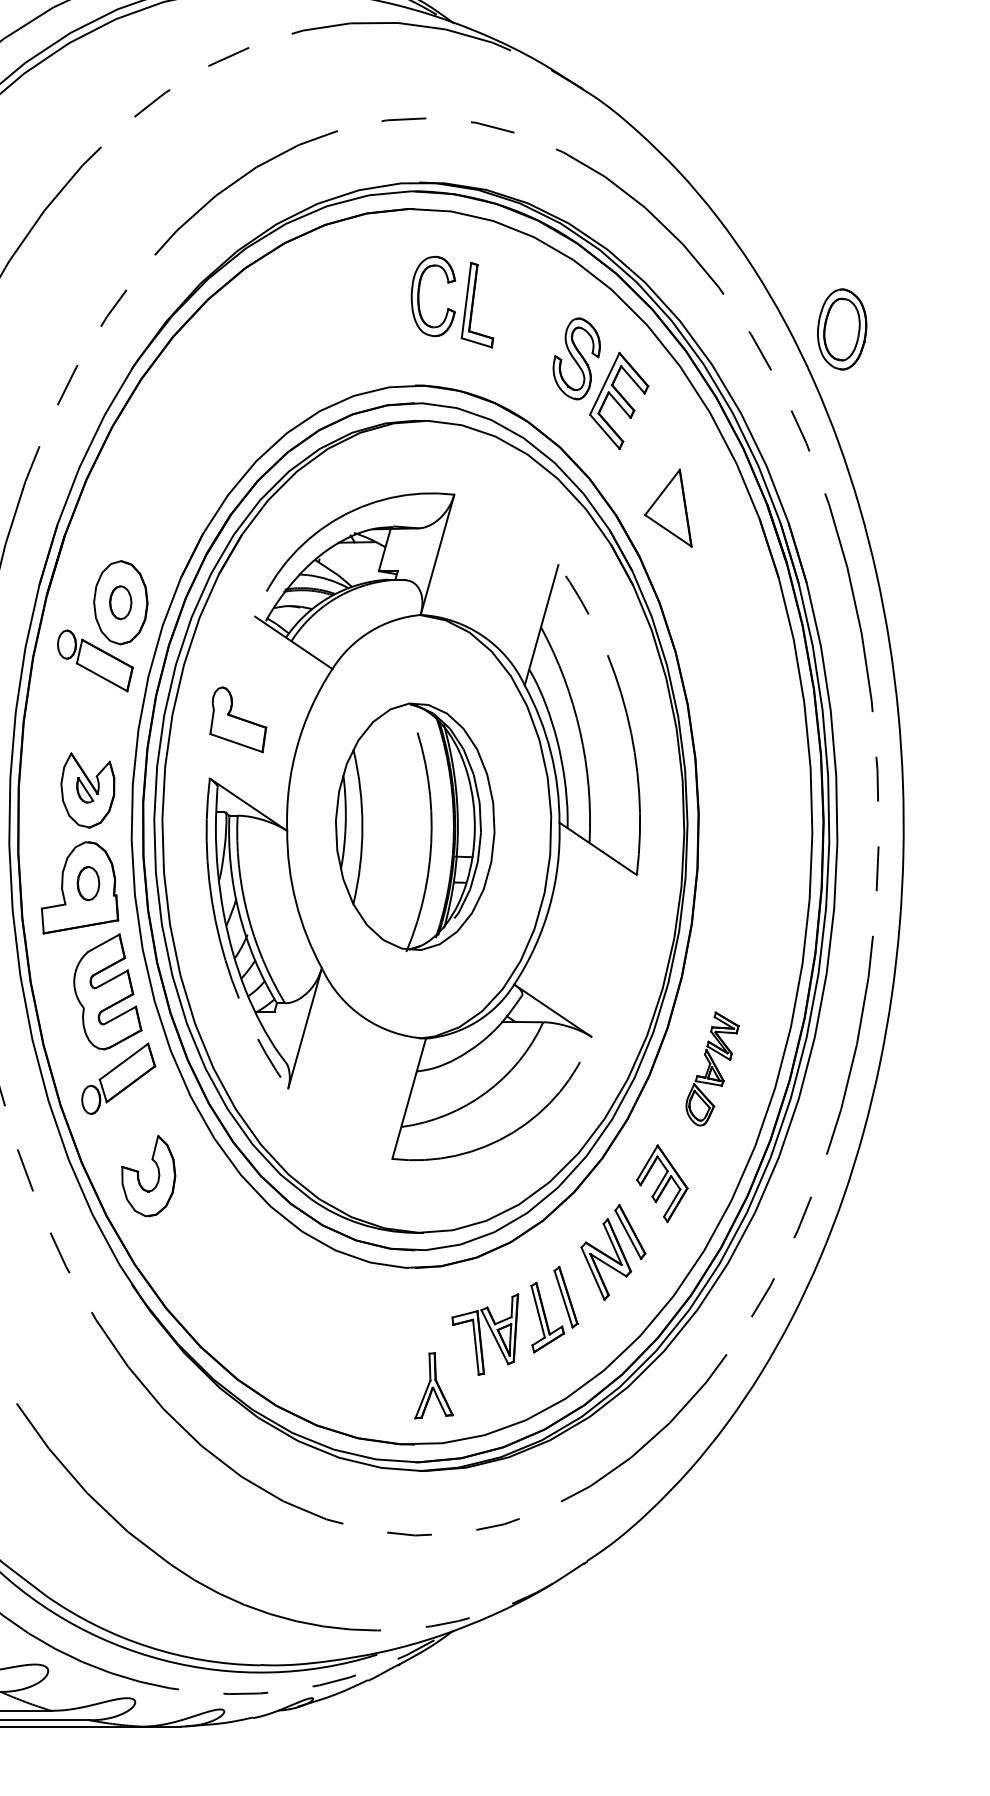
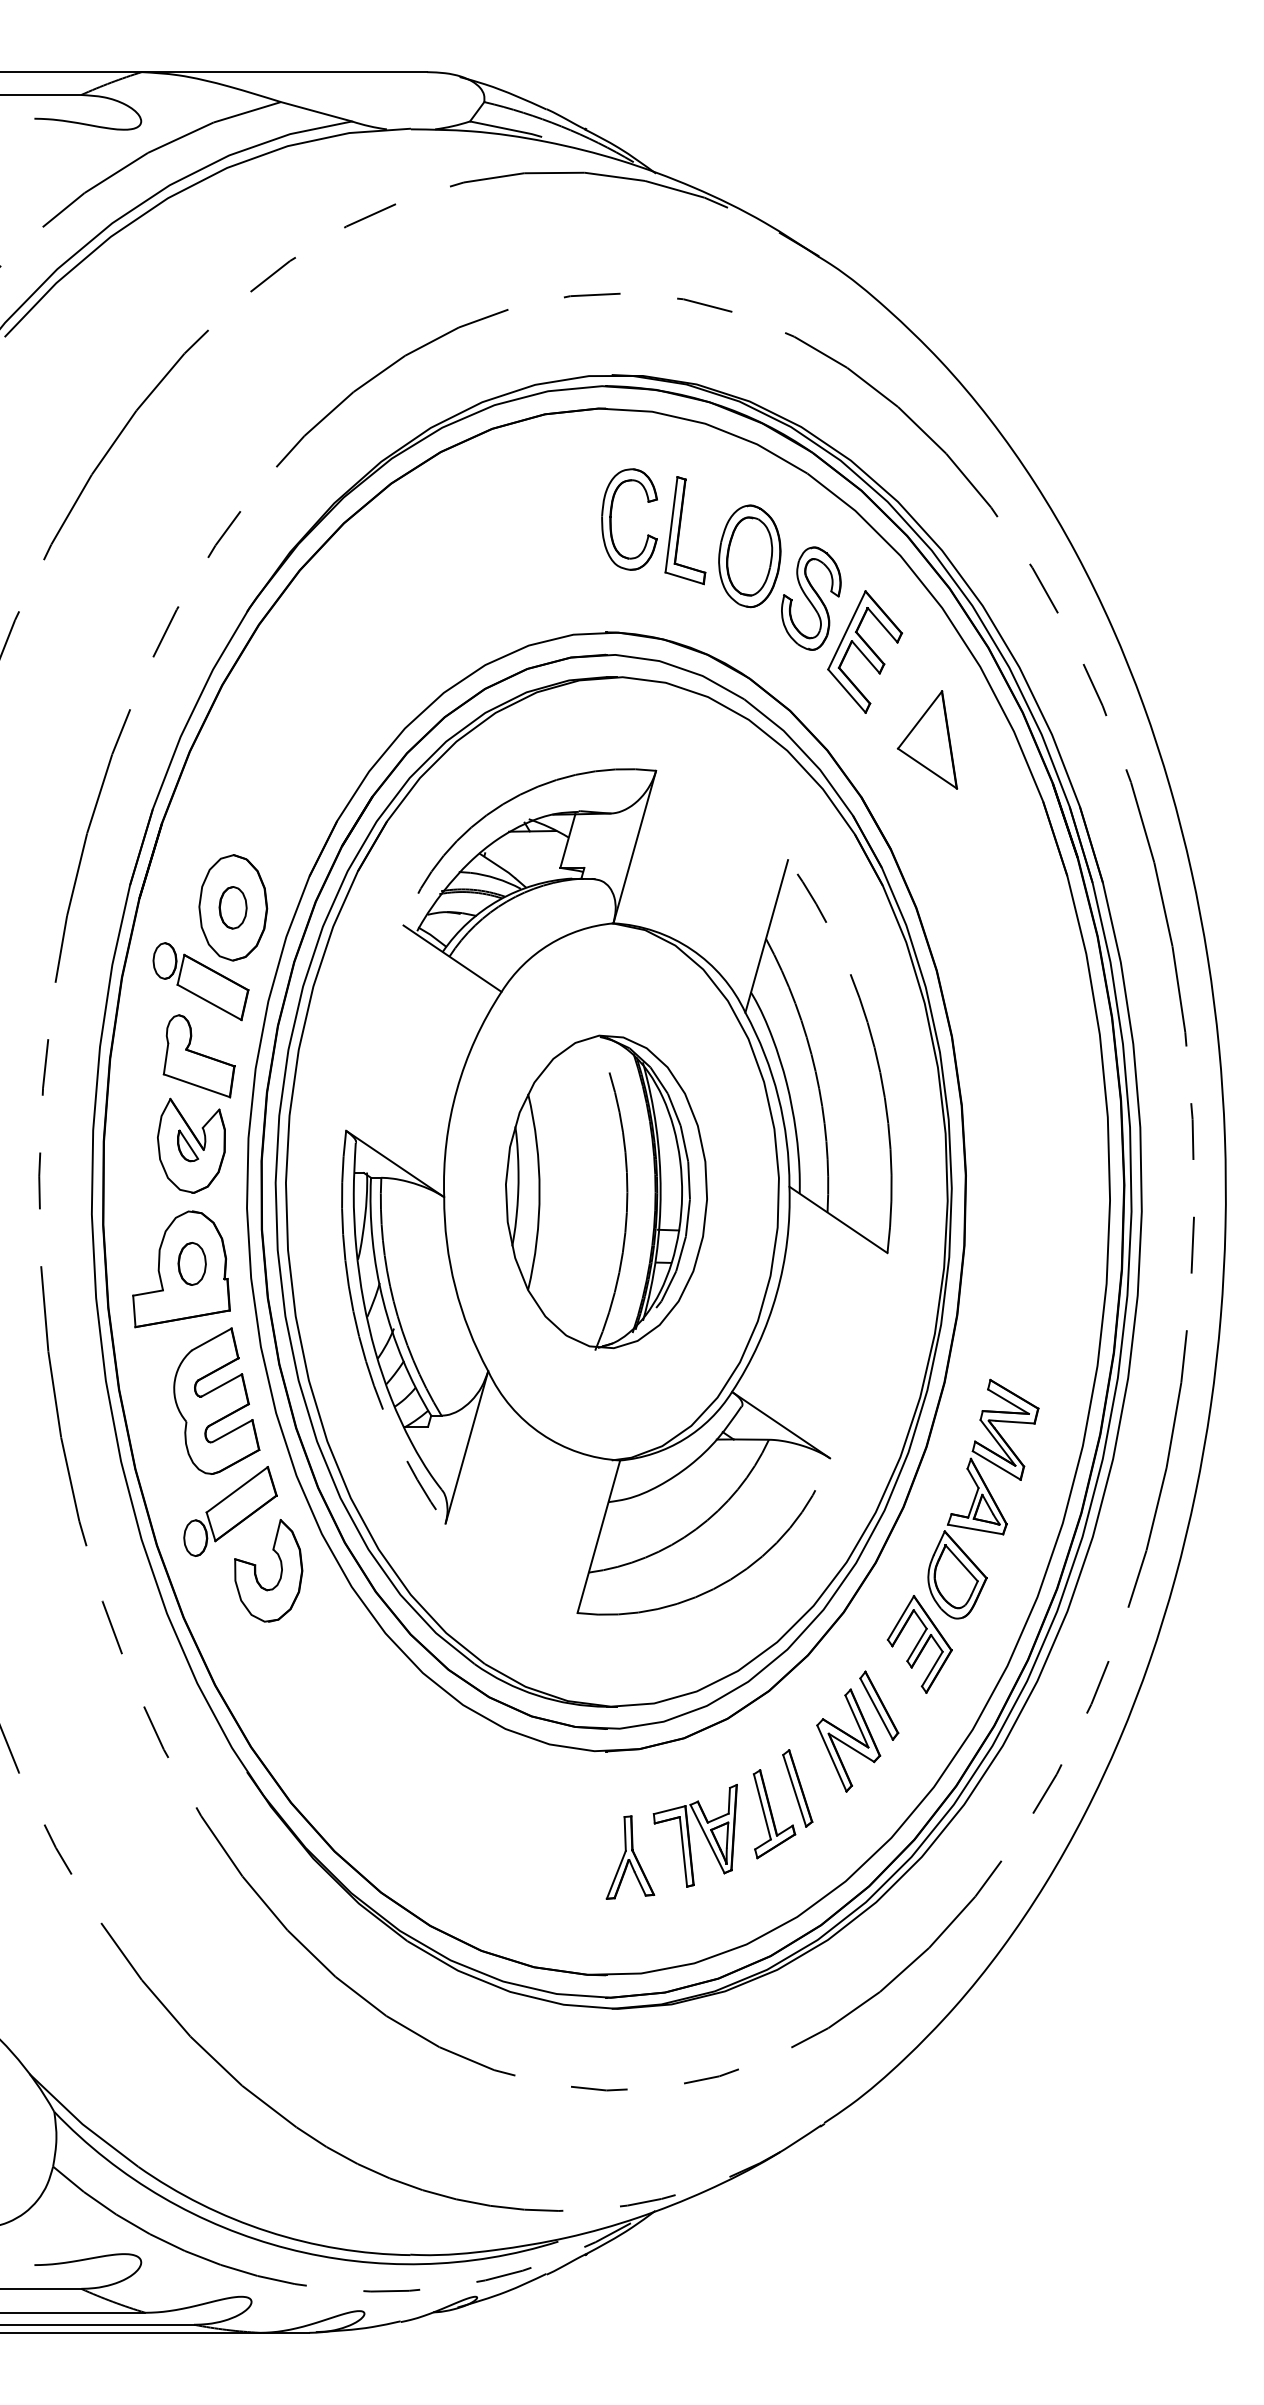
part: (841, 329) -> (749, 556), moved
part: (668, 507) -> (927, 739), moved
part: (237, 719) -> (198, 1056), moved
part: (712, 1068) -> (983, 1498), size x1.67
part: (139, 1175) -> (256, 1570), moved
part: (434, 1385) -> (630, 1857), moved

